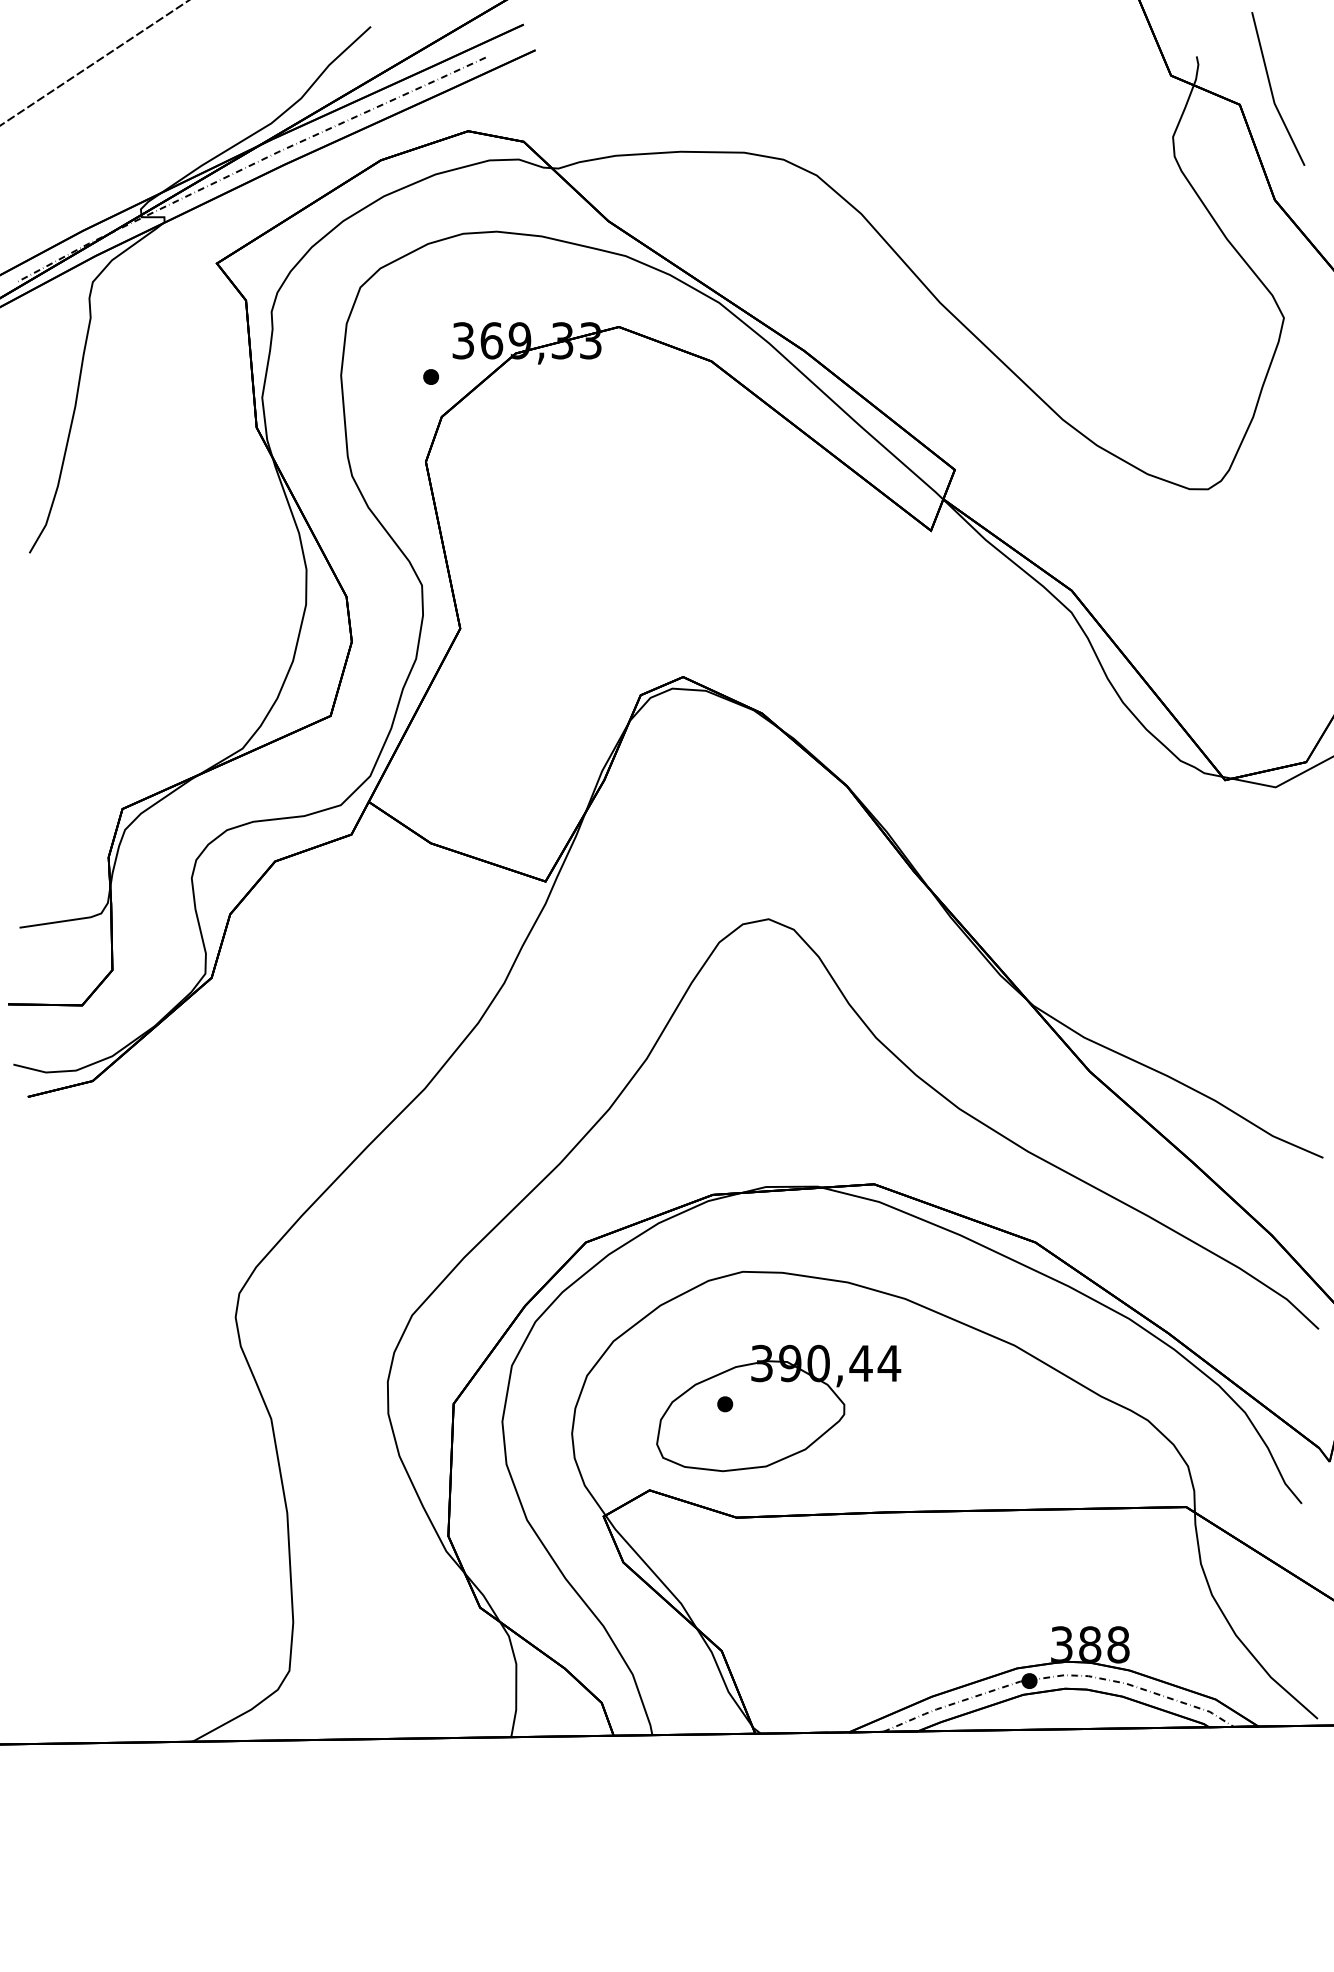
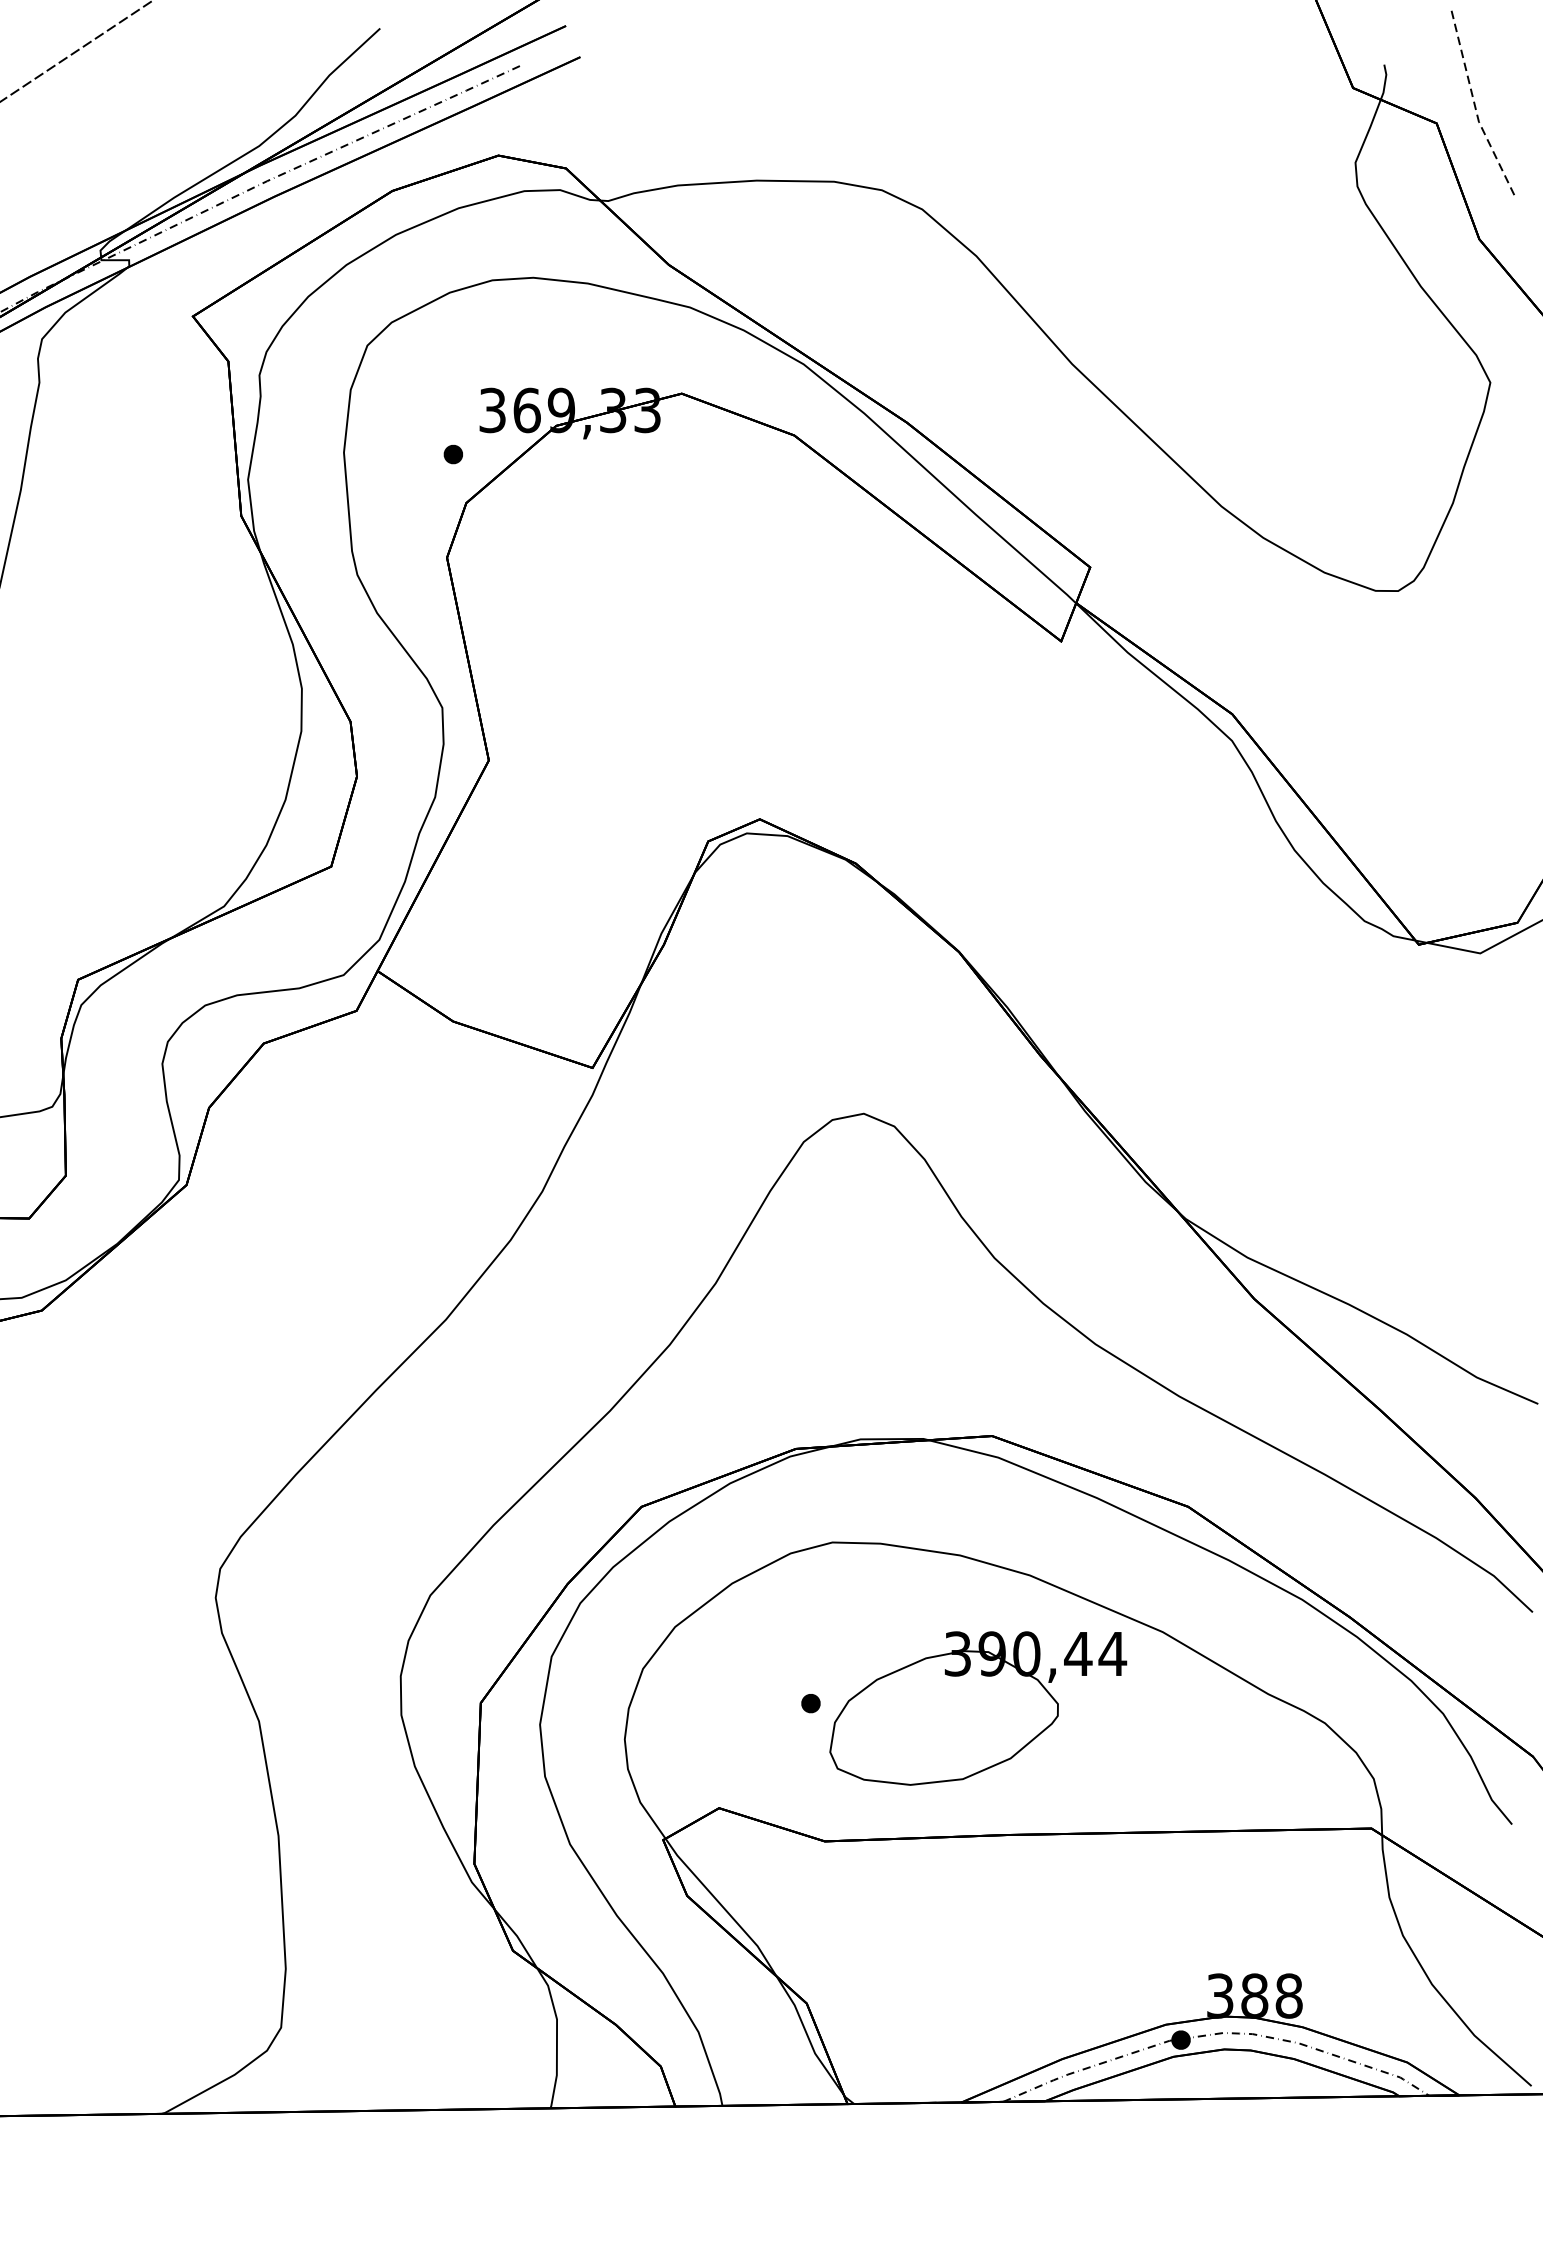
line: (1271, 91) -> (1475, 107), solid -> dashed
part: (778, 1408) -> (977, 1708), moved

